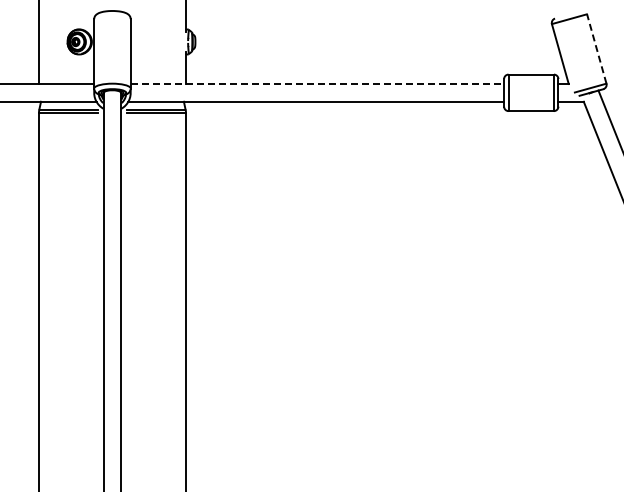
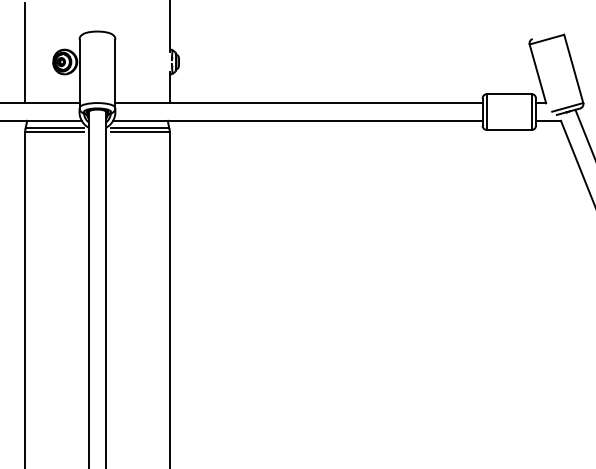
line: (596, 48) -> (573, 68), dashed -> solid
line: (317, 83) -> (299, 102), dashed -> solid

